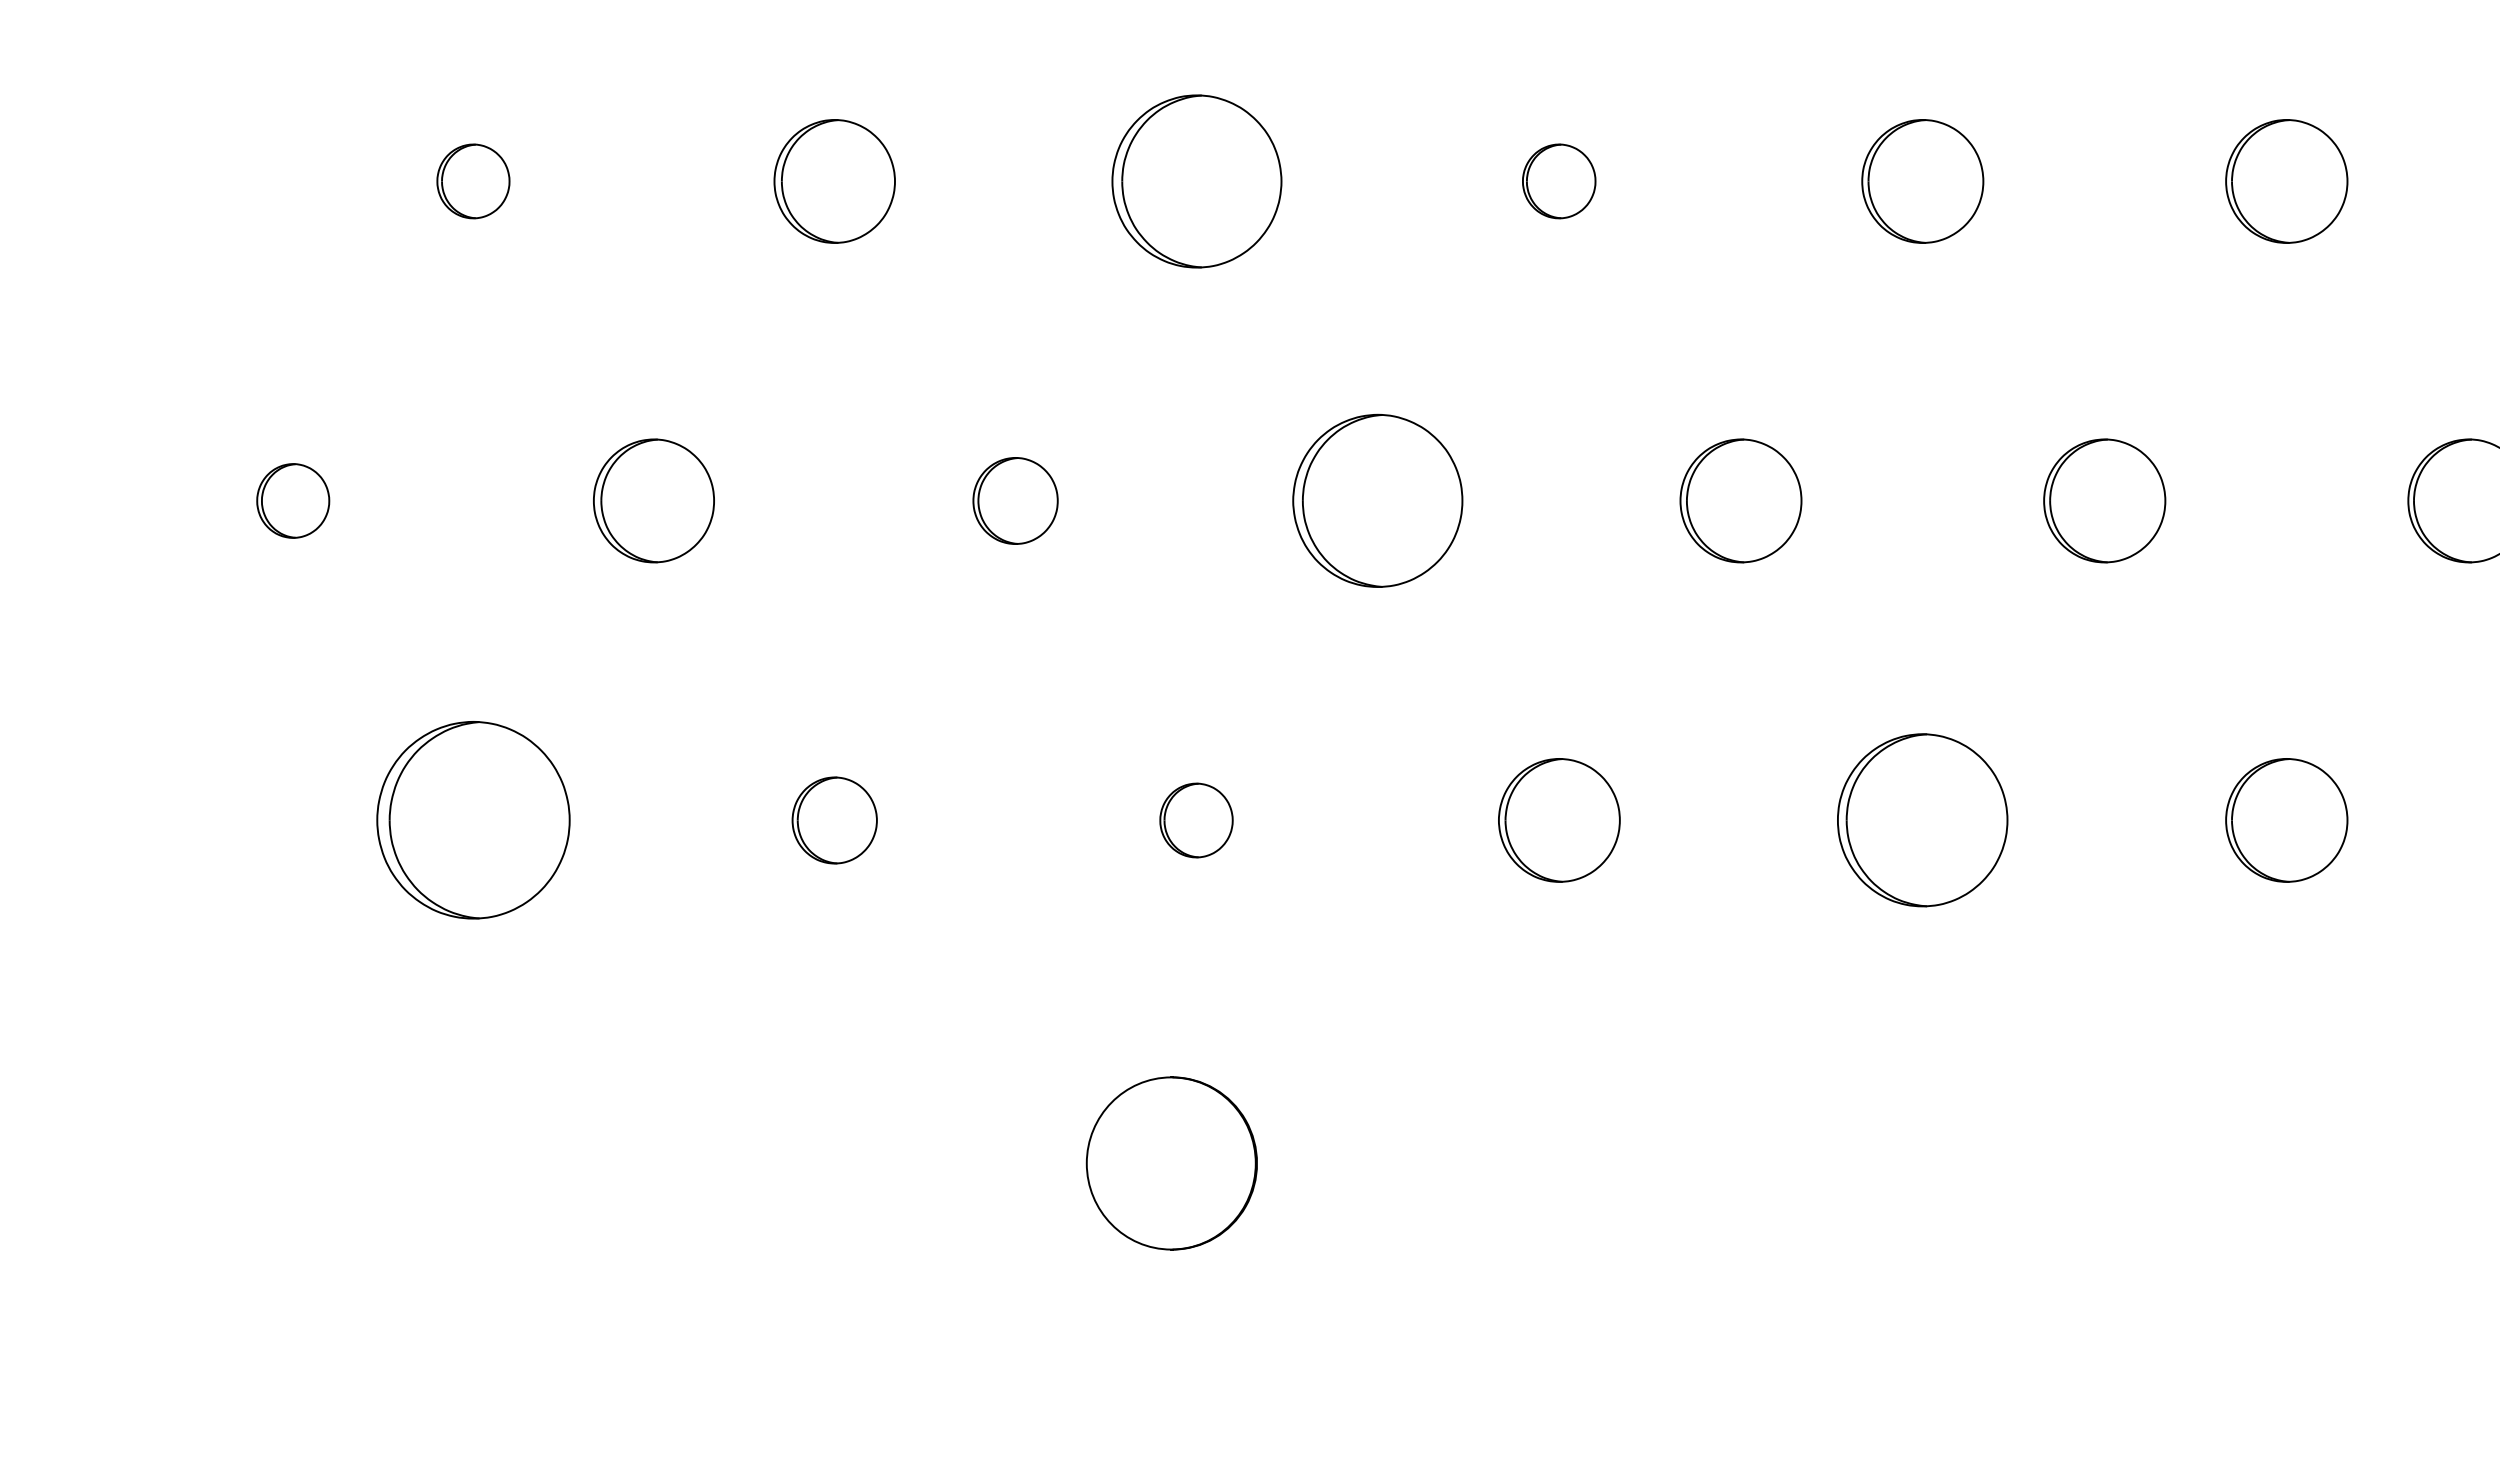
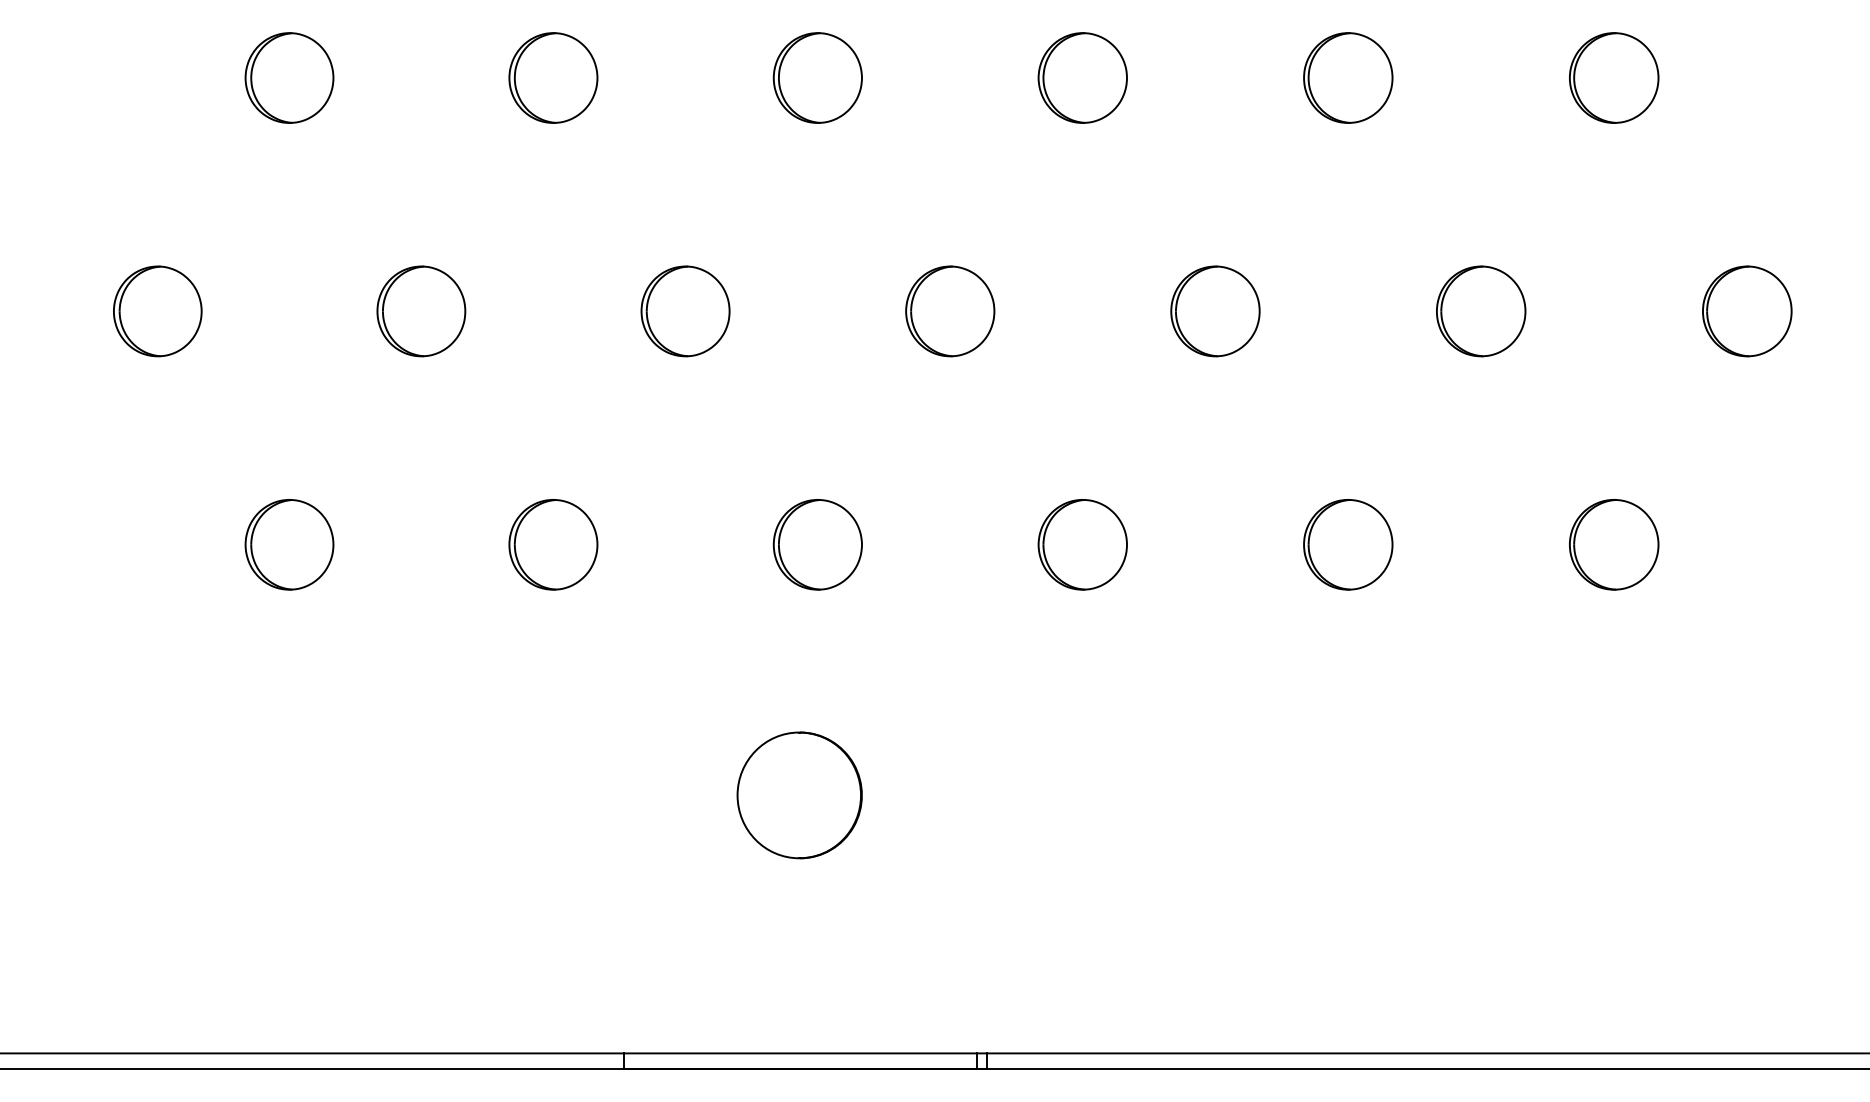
part: (473, 180) -> (289, 77), size x1.67
part: (1196, 180) -> (817, 77), size x0.71
part: (1558, 180) -> (1082, 77), size x1.67
part: (292, 501) -> (157, 311), size x1.67
part: (1015, 501) -> (685, 311), size x1.43
part: (1378, 501) -> (950, 311), size x0.71
part: (473, 820) -> (289, 544), size x0.62
part: (834, 820) -> (553, 544), size x1.43
part: (1196, 820) -> (817, 544), size x1.67
part: (1923, 820) -> (1348, 544), size x0.71

